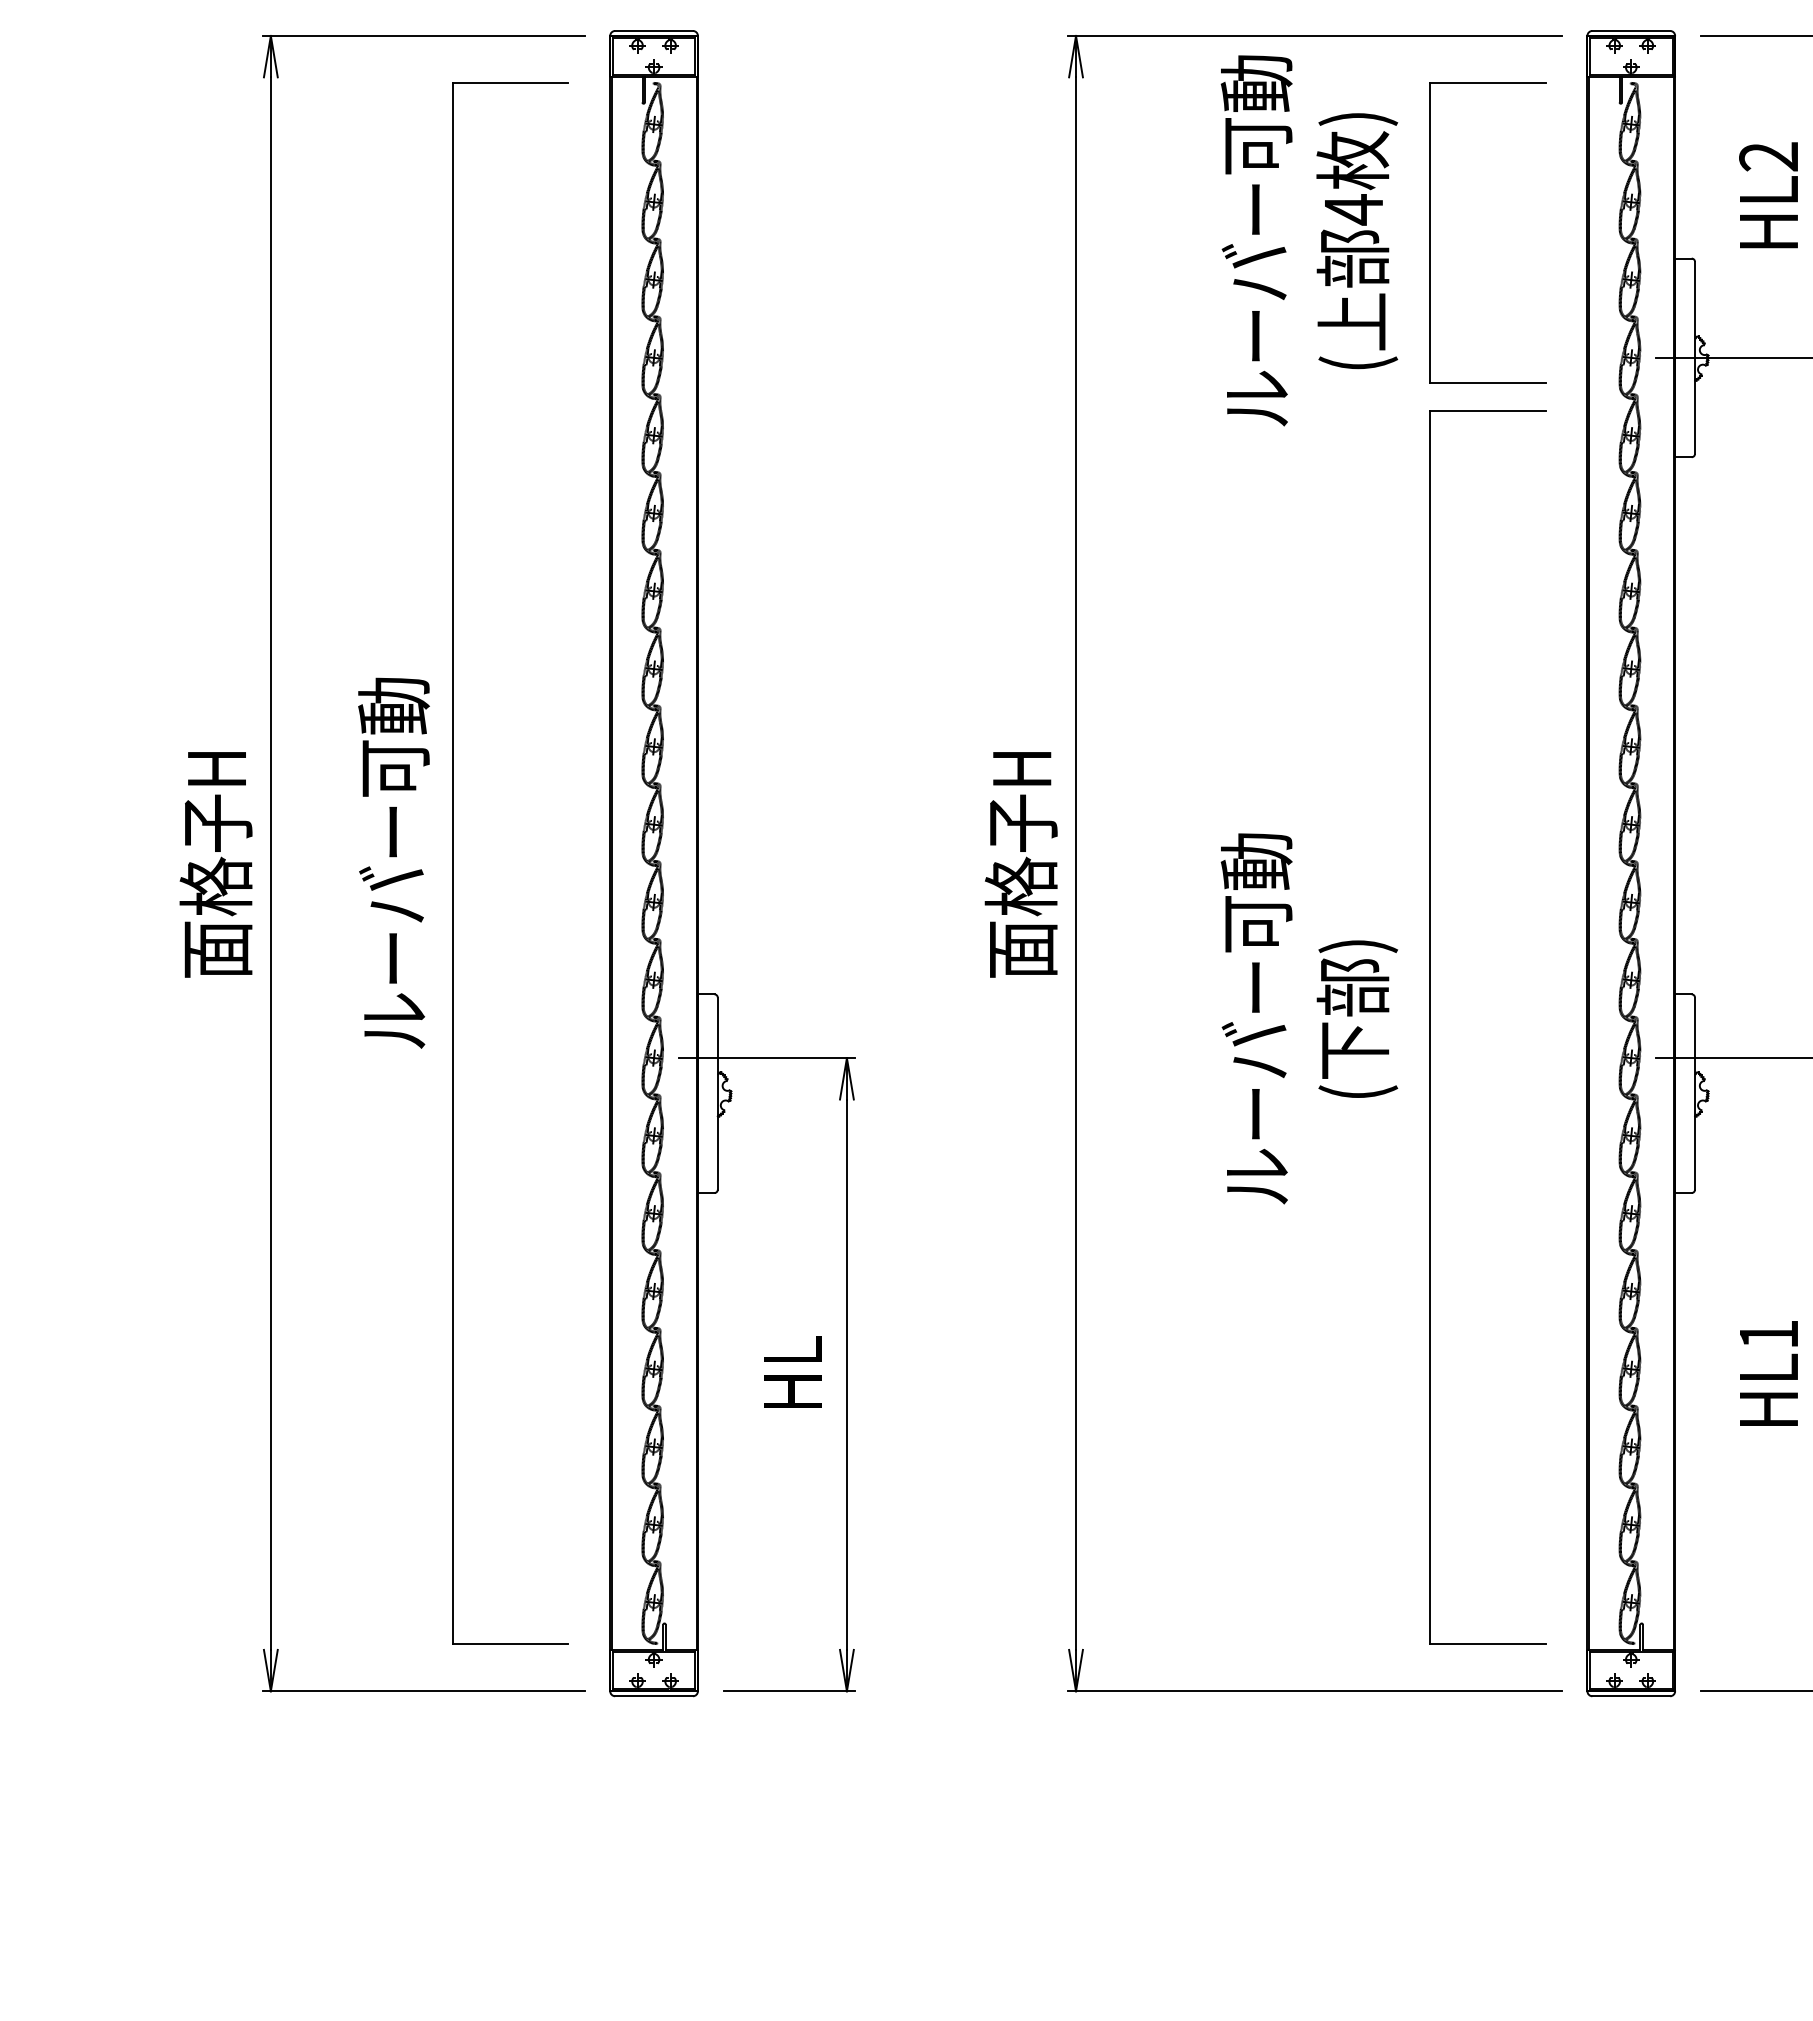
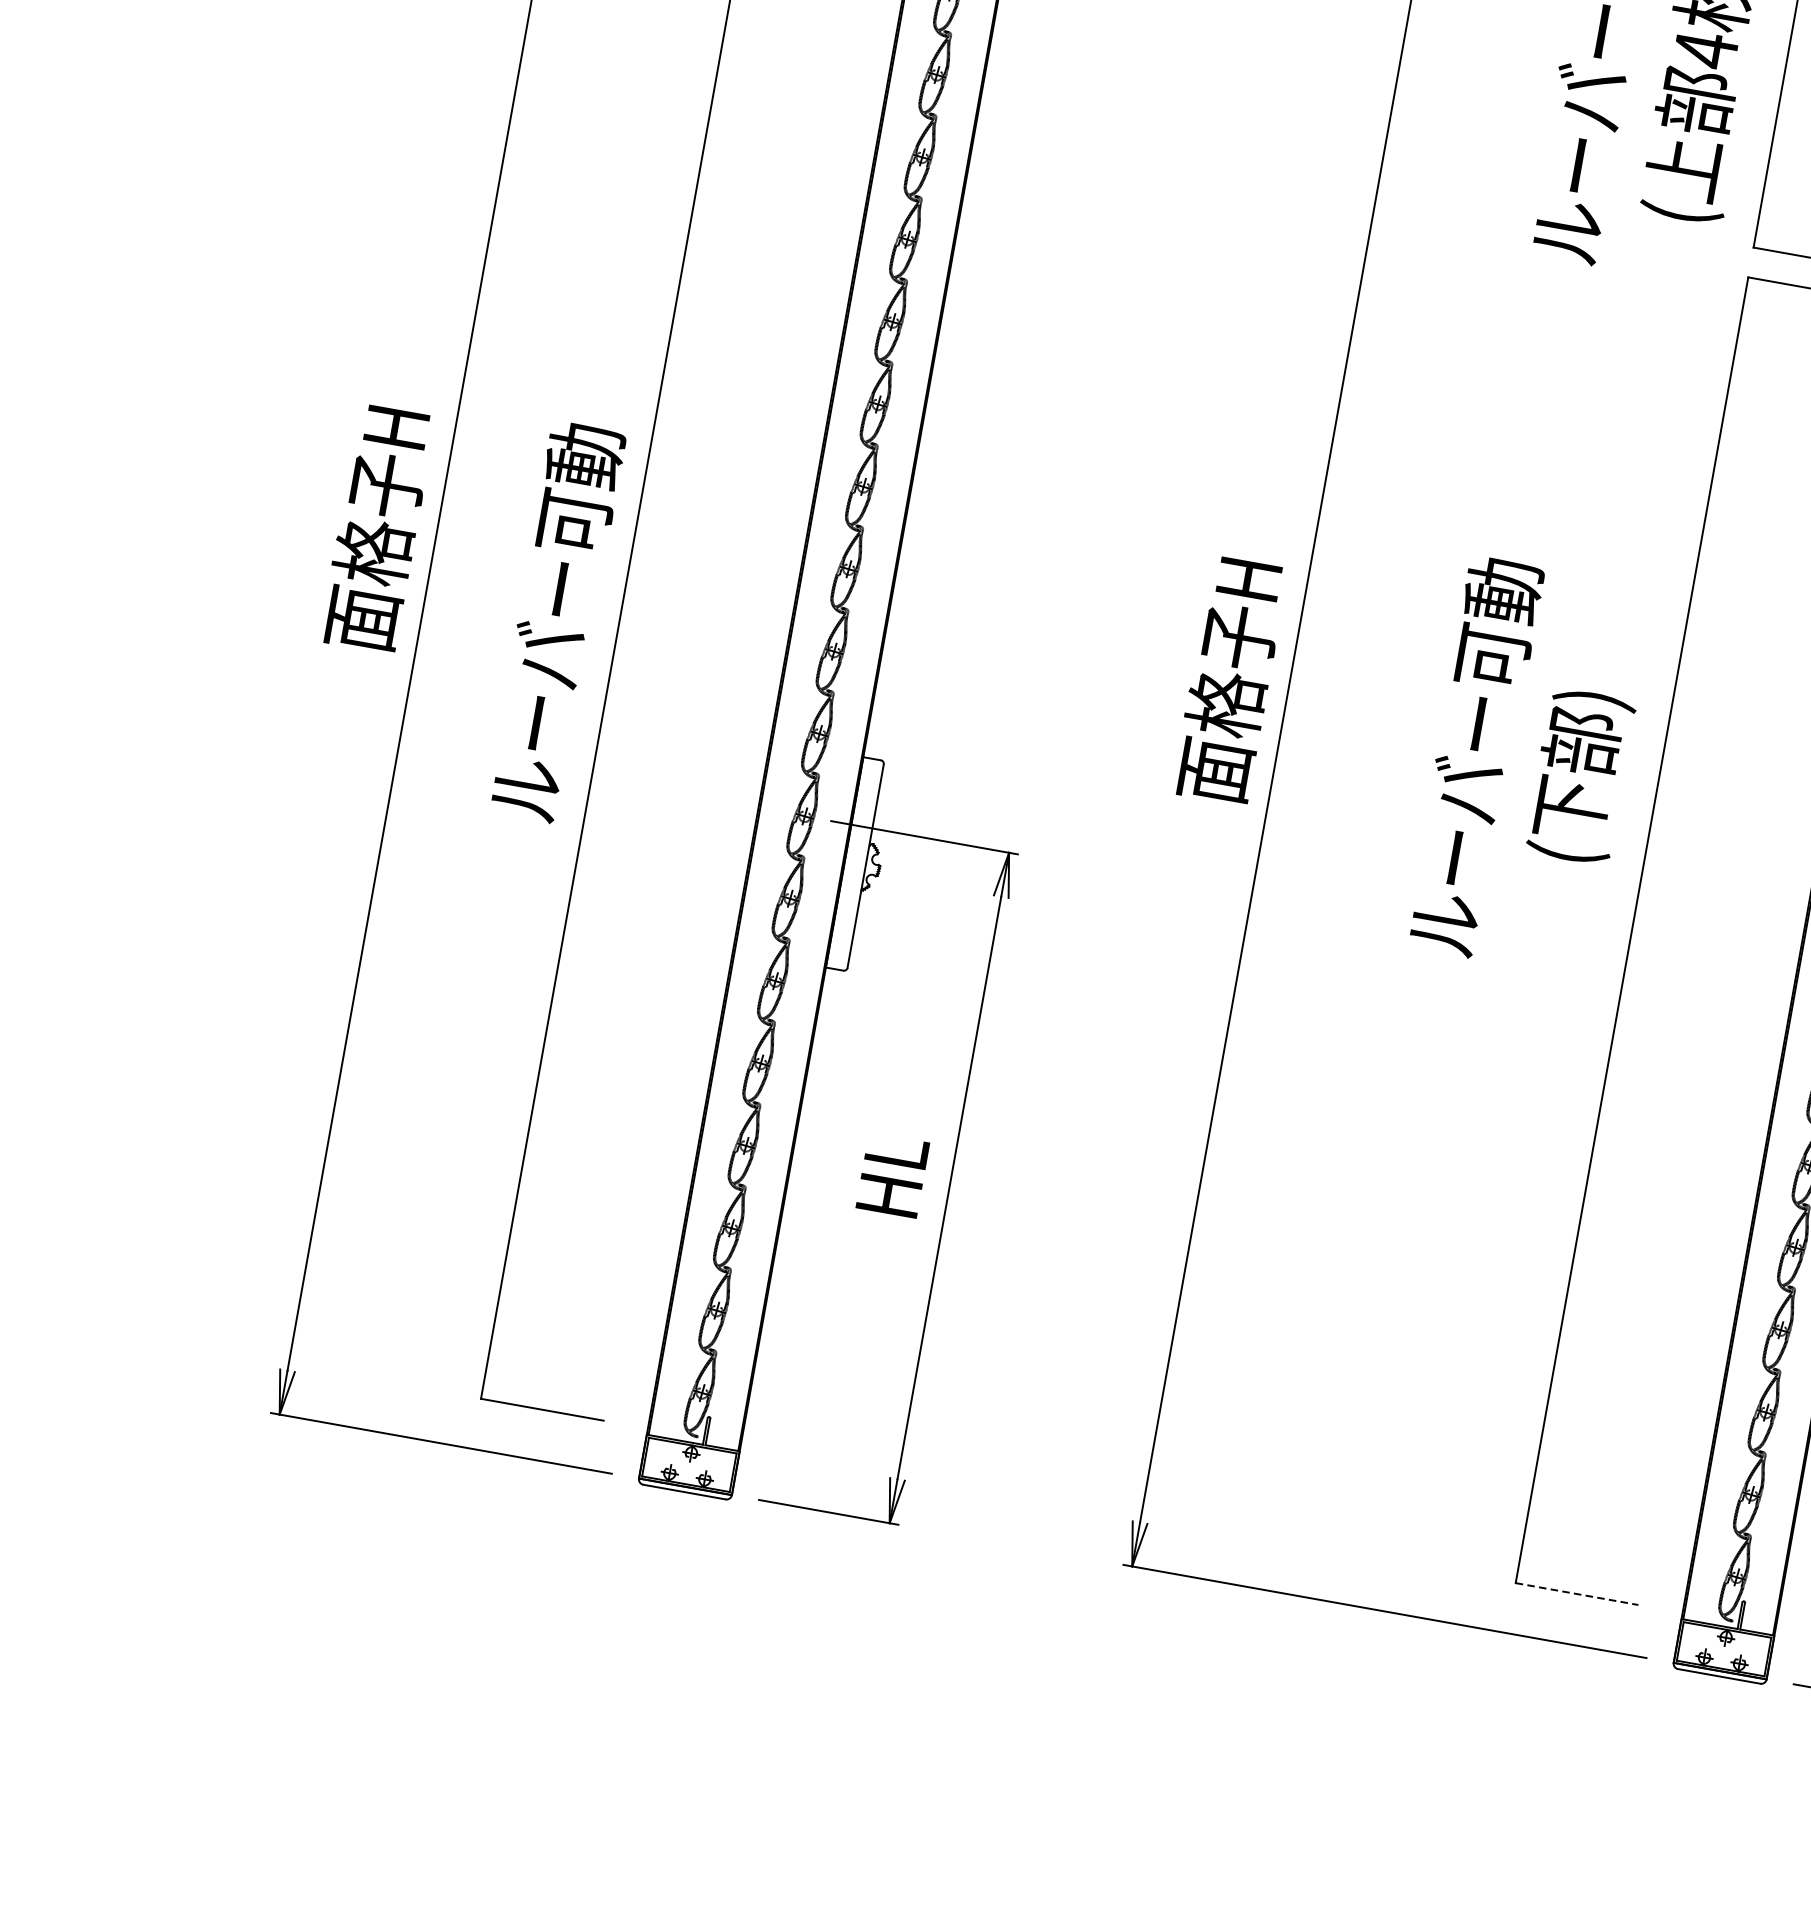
text: (393, 862) -> (554, 621), moved
text: (1309, 1018) -> (1529, 766), moved
line: (1487, 1644) -> (1576, 1594), solid -> dashed

